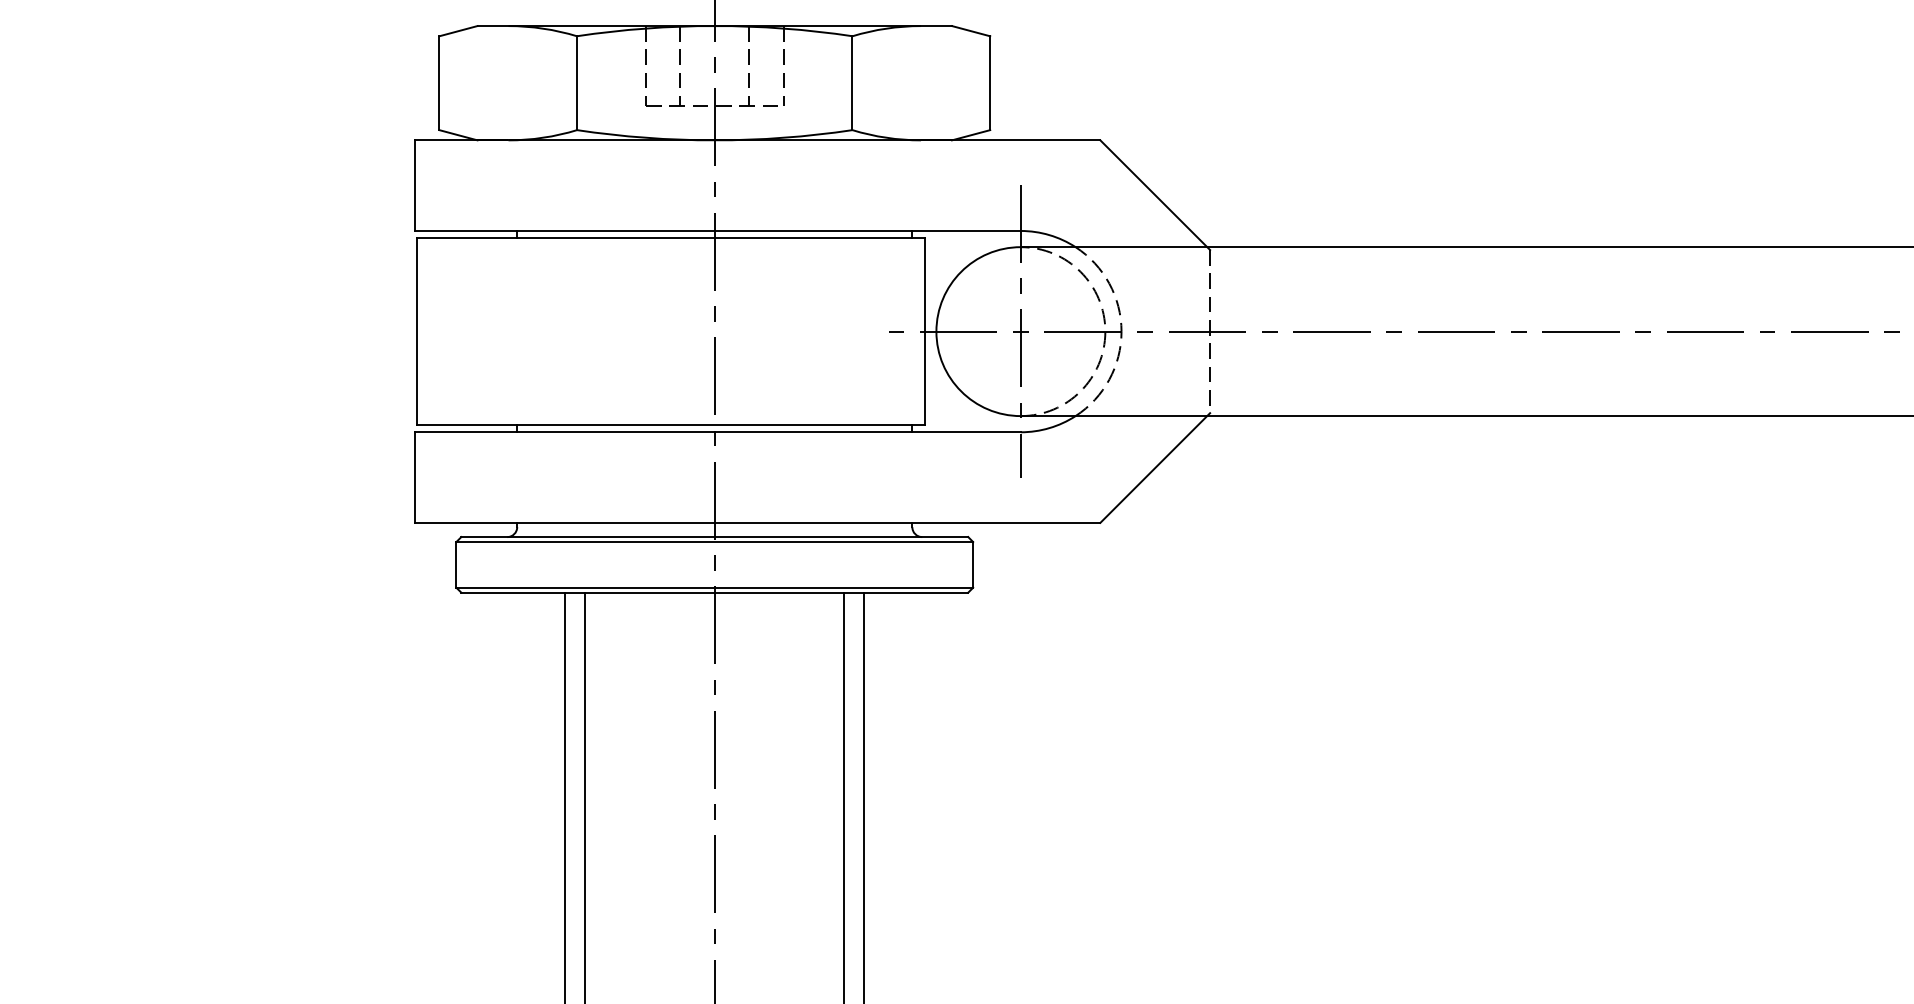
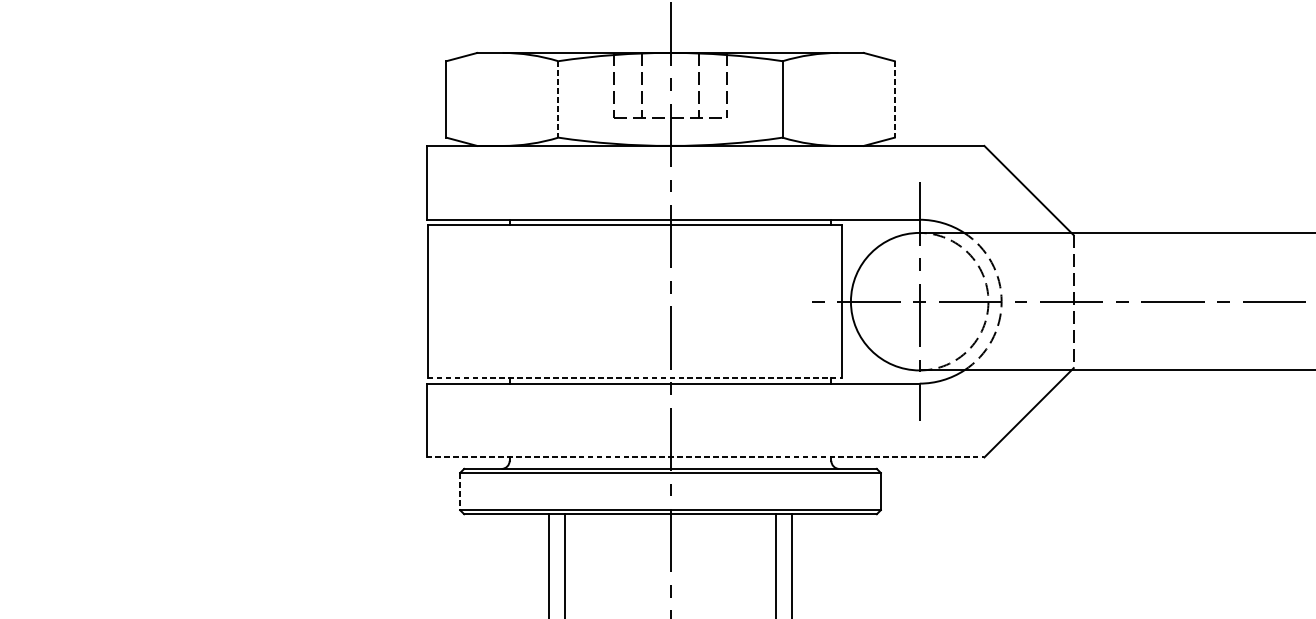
line: (577, 83) -> (558, 99), solid -> dashed
line: (990, 83) -> (894, 99), solid -> dashed
line: (671, 425) -> (635, 378), solid -> dashed
line: (757, 522) -> (705, 457), solid -> dashed
line: (456, 564) -> (460, 491), solid -> dashed

